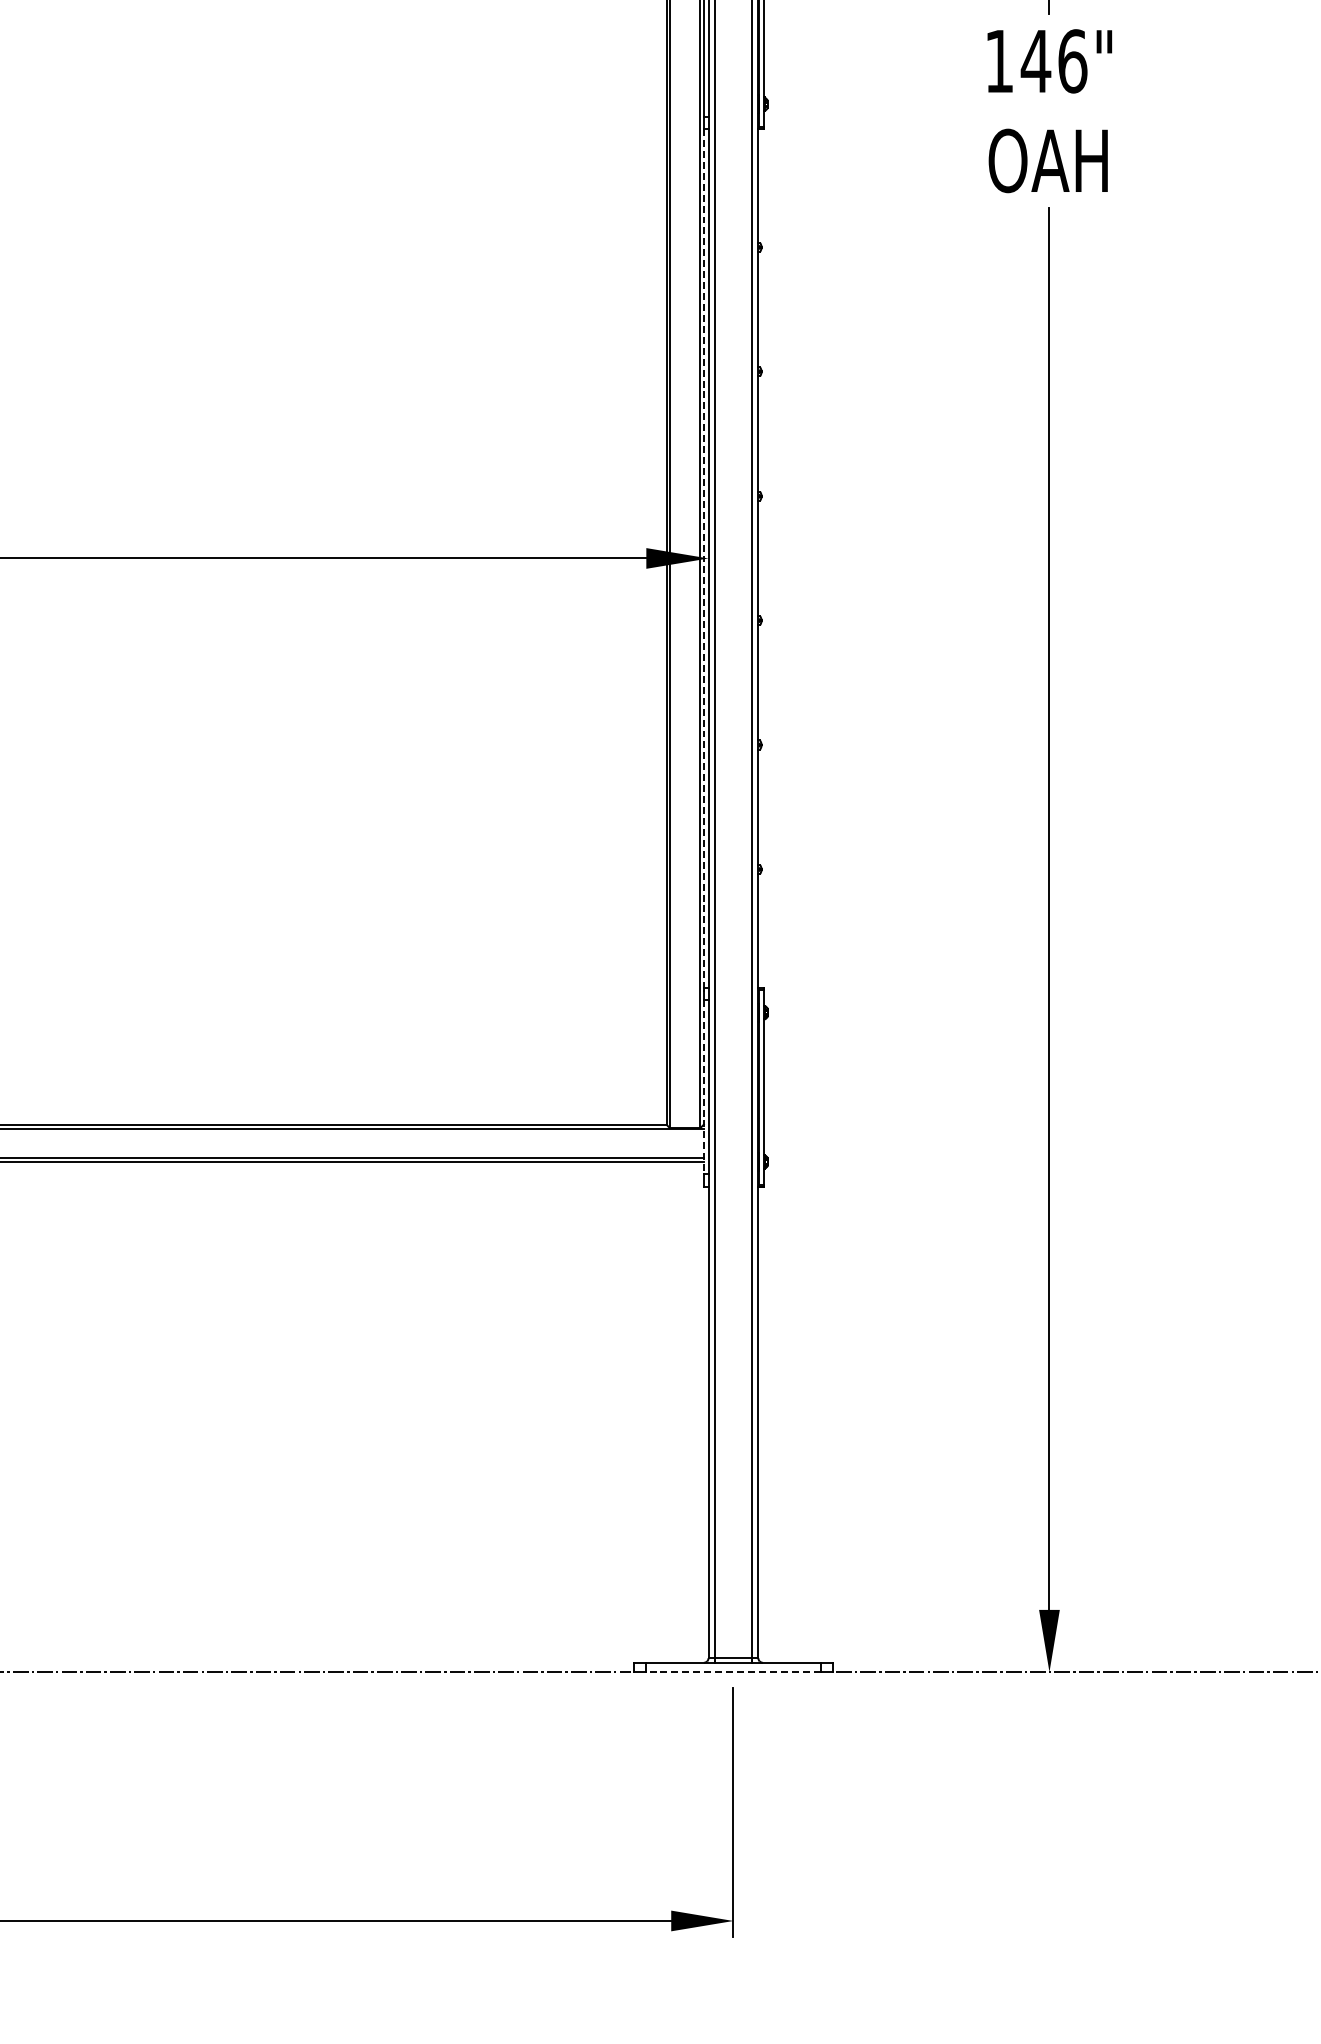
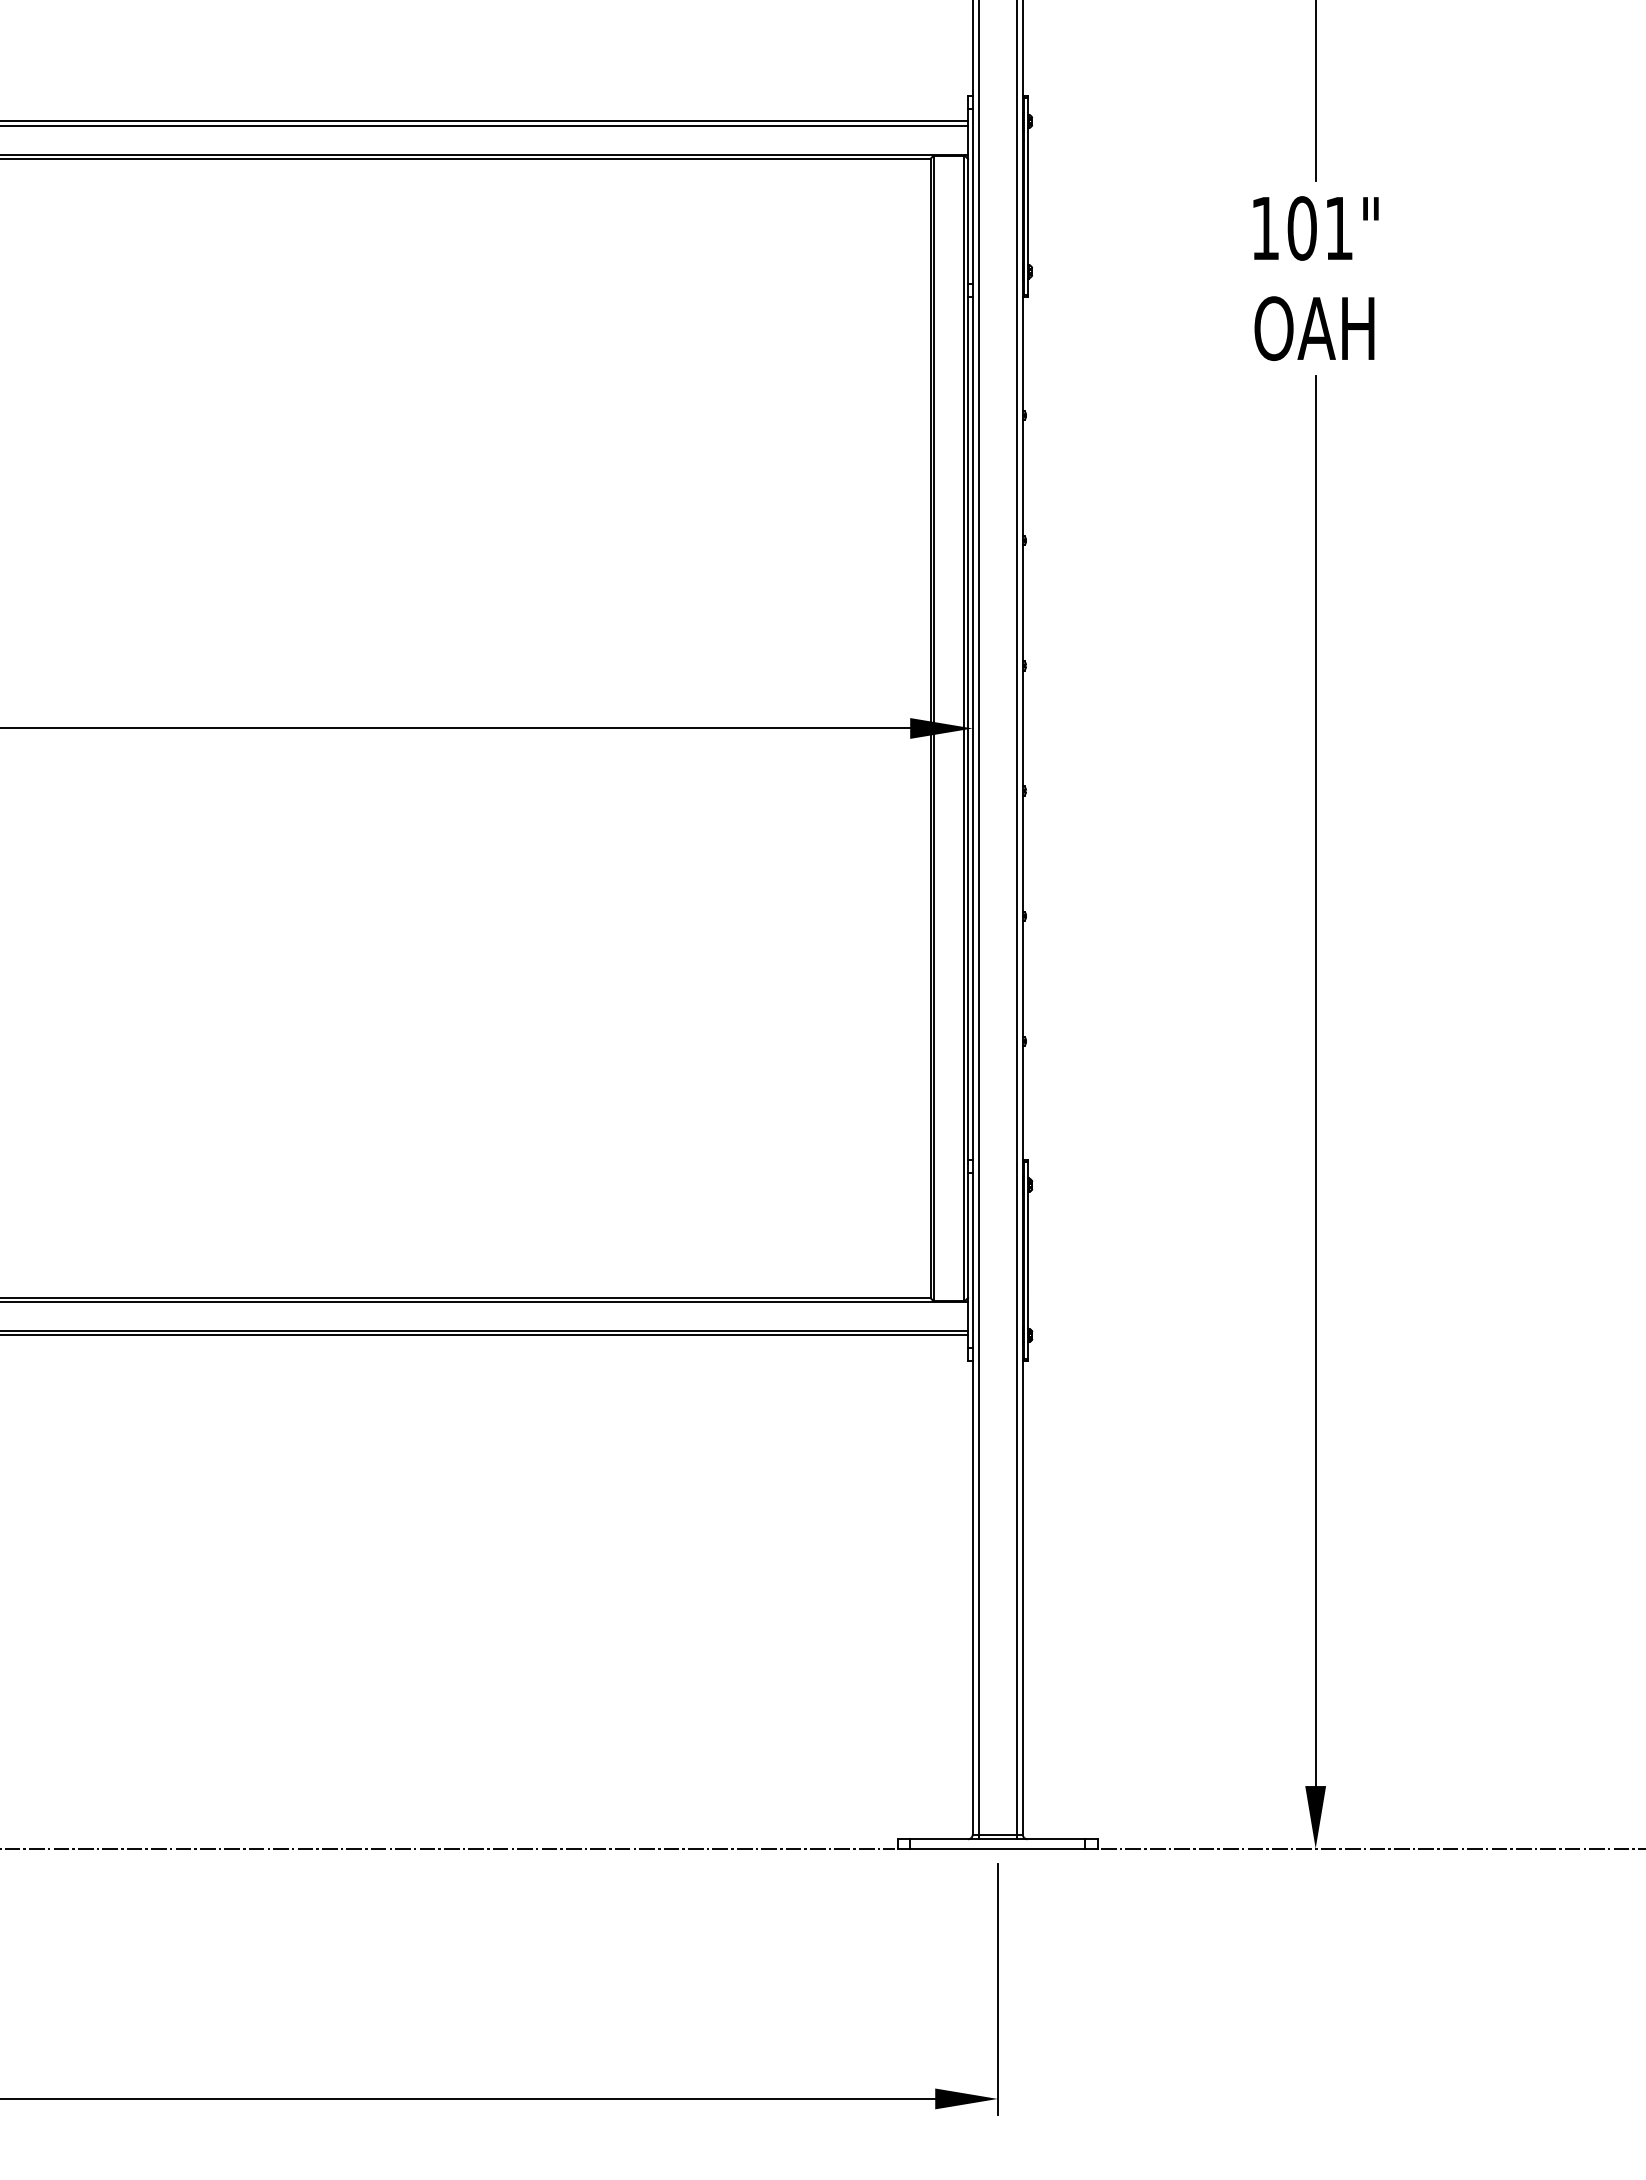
text: (1053, 61) -> (1319, 228), 146" -> 101"
line: (704, 558) -> (968, 728), dashed -> solid
line: (704, 1087) -> (968, 1260), dashed -> solid
line: (733, 1671) -> (997, 1848), dashed -> solid

